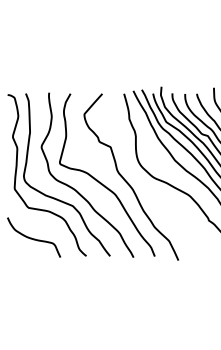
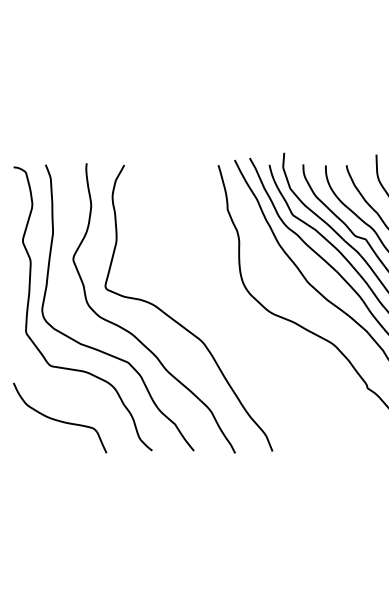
curve: (126, 180) -> (222, 317), removed

